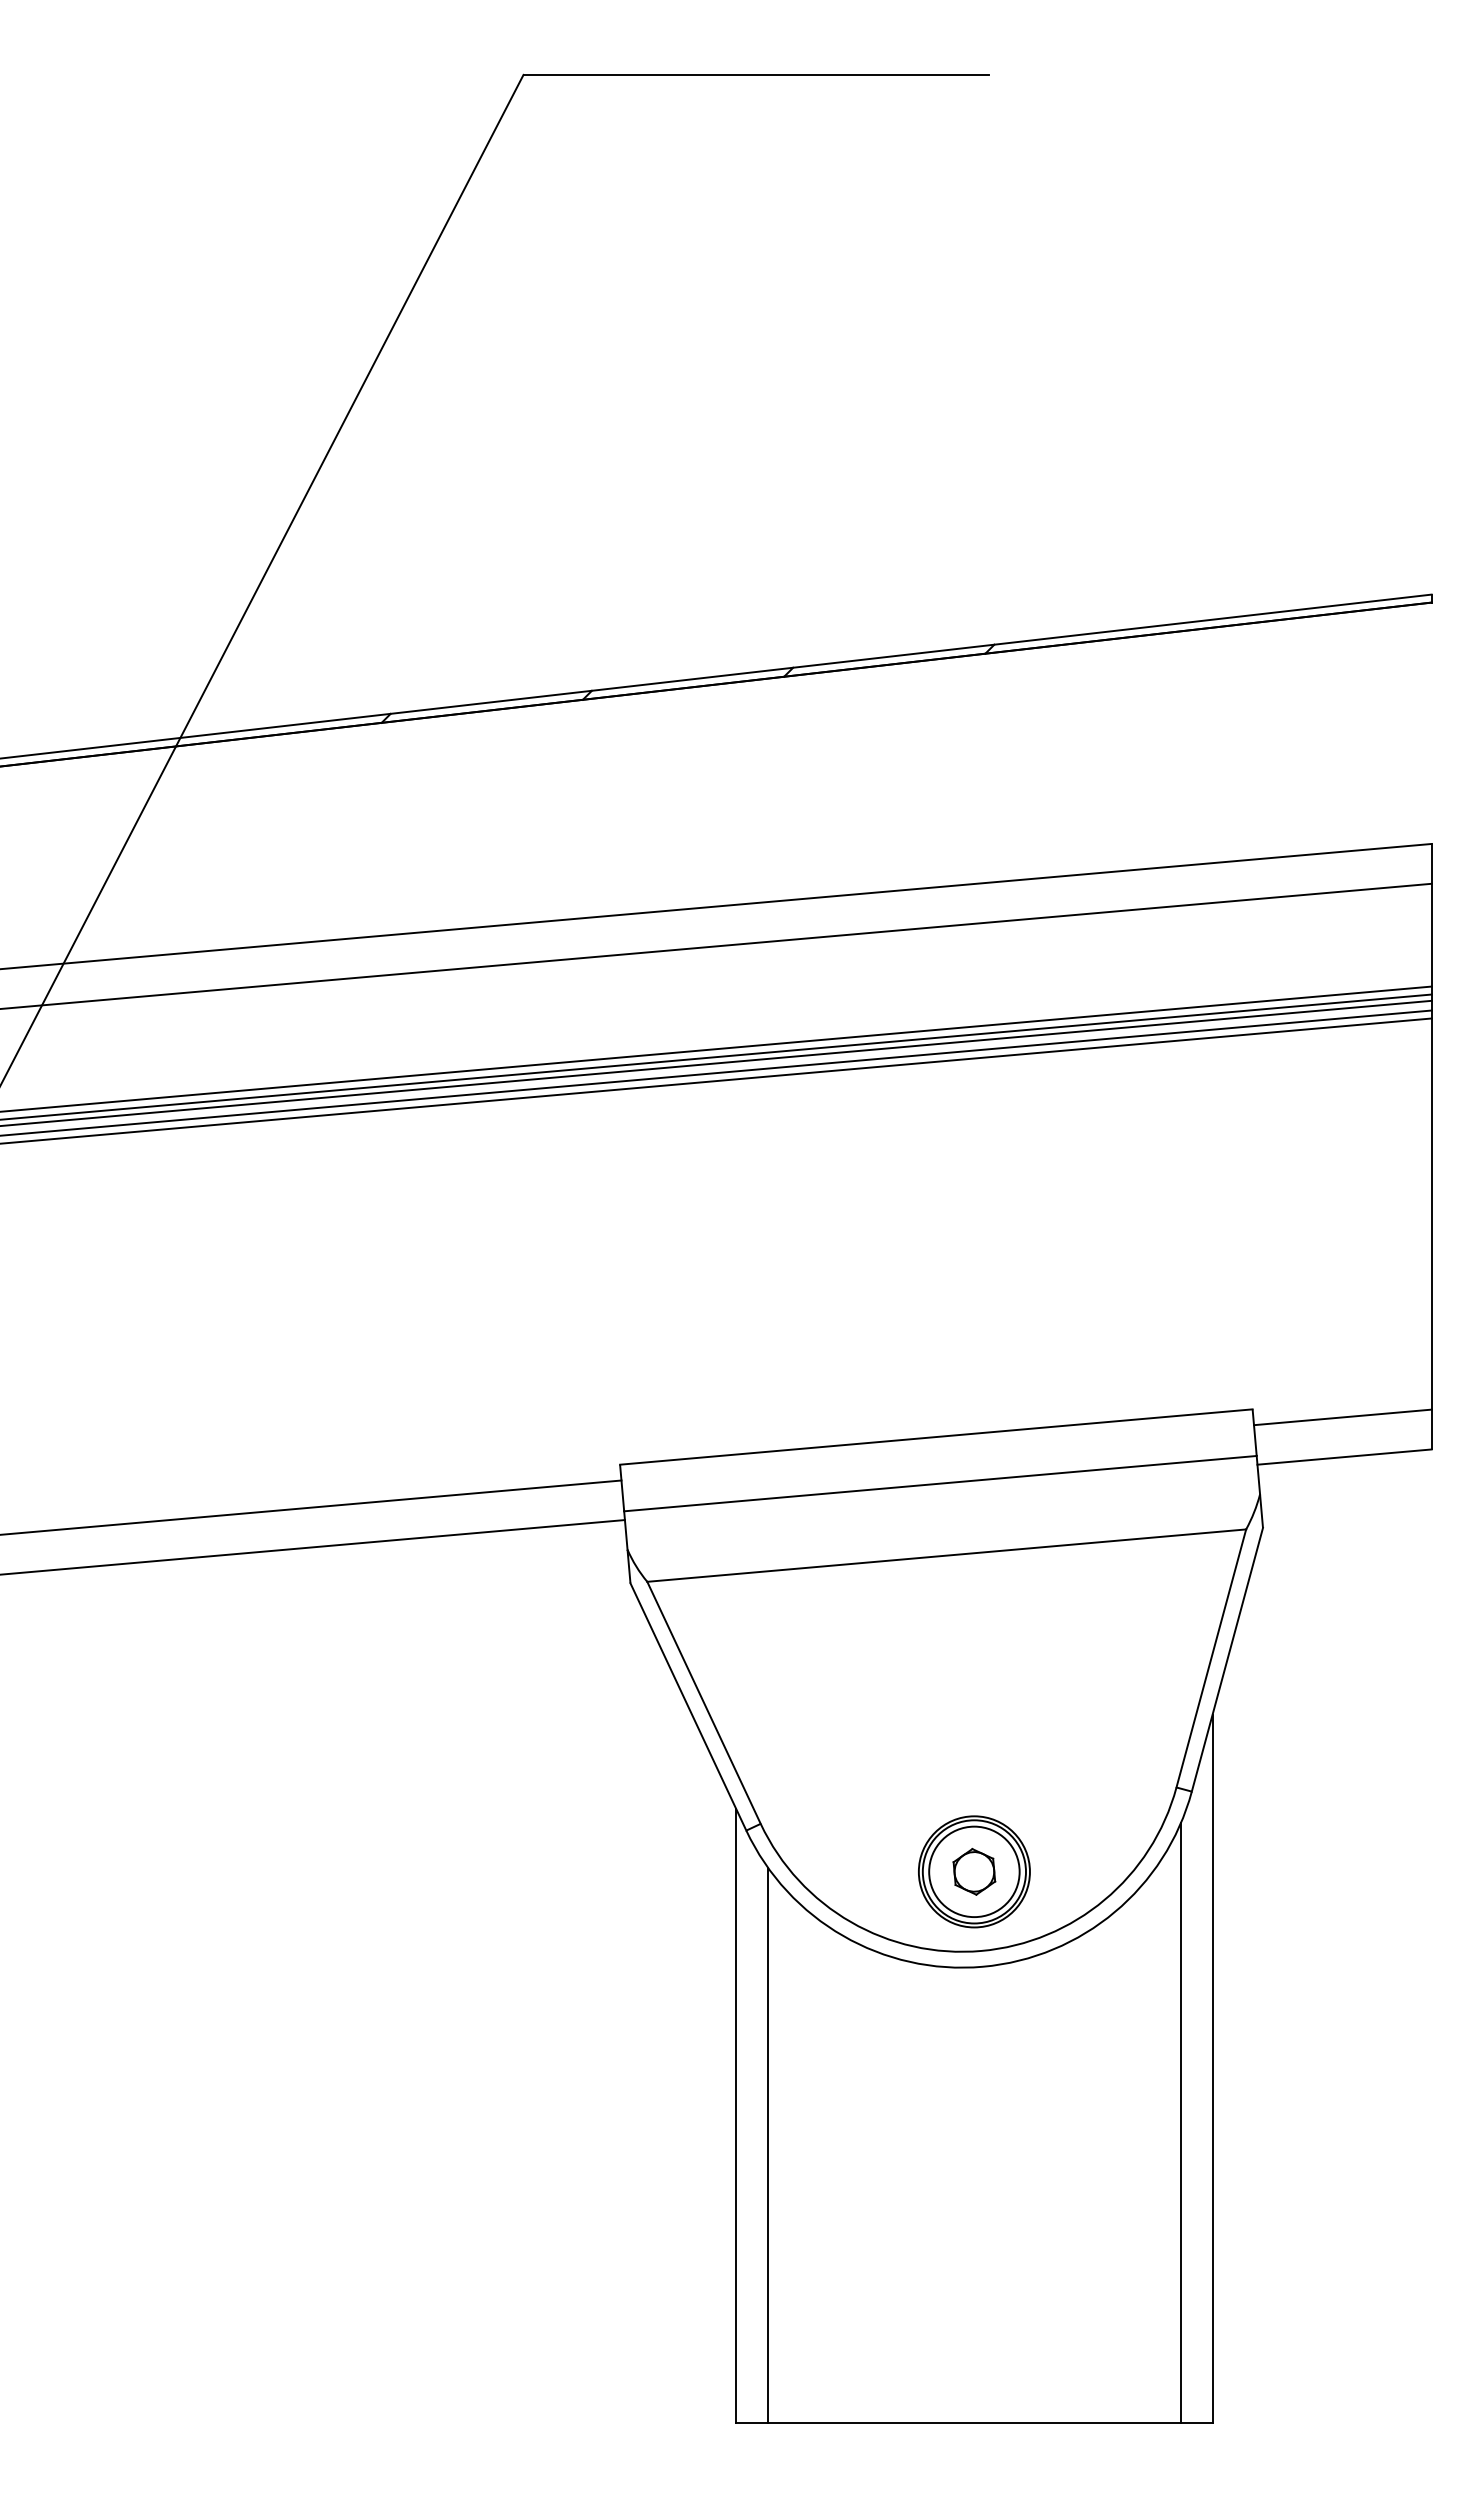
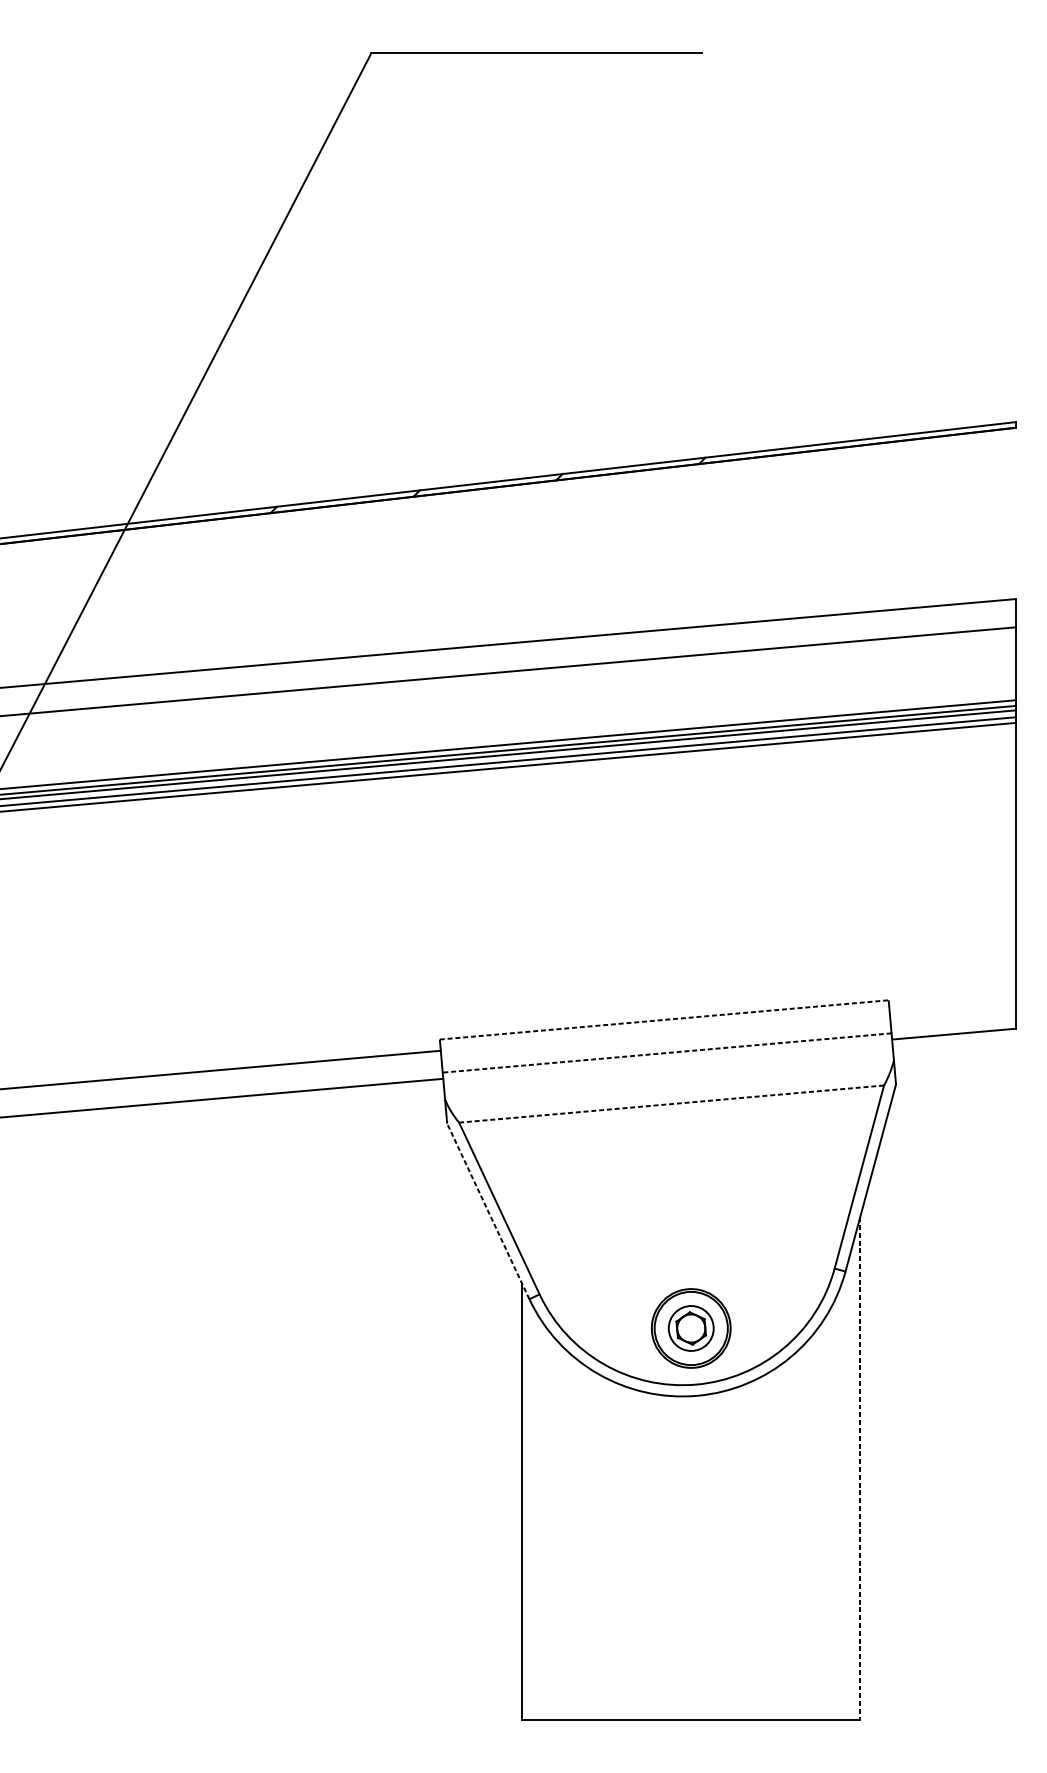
line: (1342, 1417) -> (952, 1006), removed
line: (936, 1436) -> (664, 1019), solid -> dashed
line: (939, 1483) -> (666, 1052), solid -> dashed
line: (946, 1555) -> (671, 1103), solid -> dashed
line: (688, 1706) -> (488, 1211), solid -> dashed
circle: (974, 1871) -> (691, 1328), size x0.7
line: (1212, 2069) -> (860, 1468), solid -> dashed
line: (1180, 2123) -> (837, 1507), removed
line: (768, 2145) -> (545, 1522), removed

